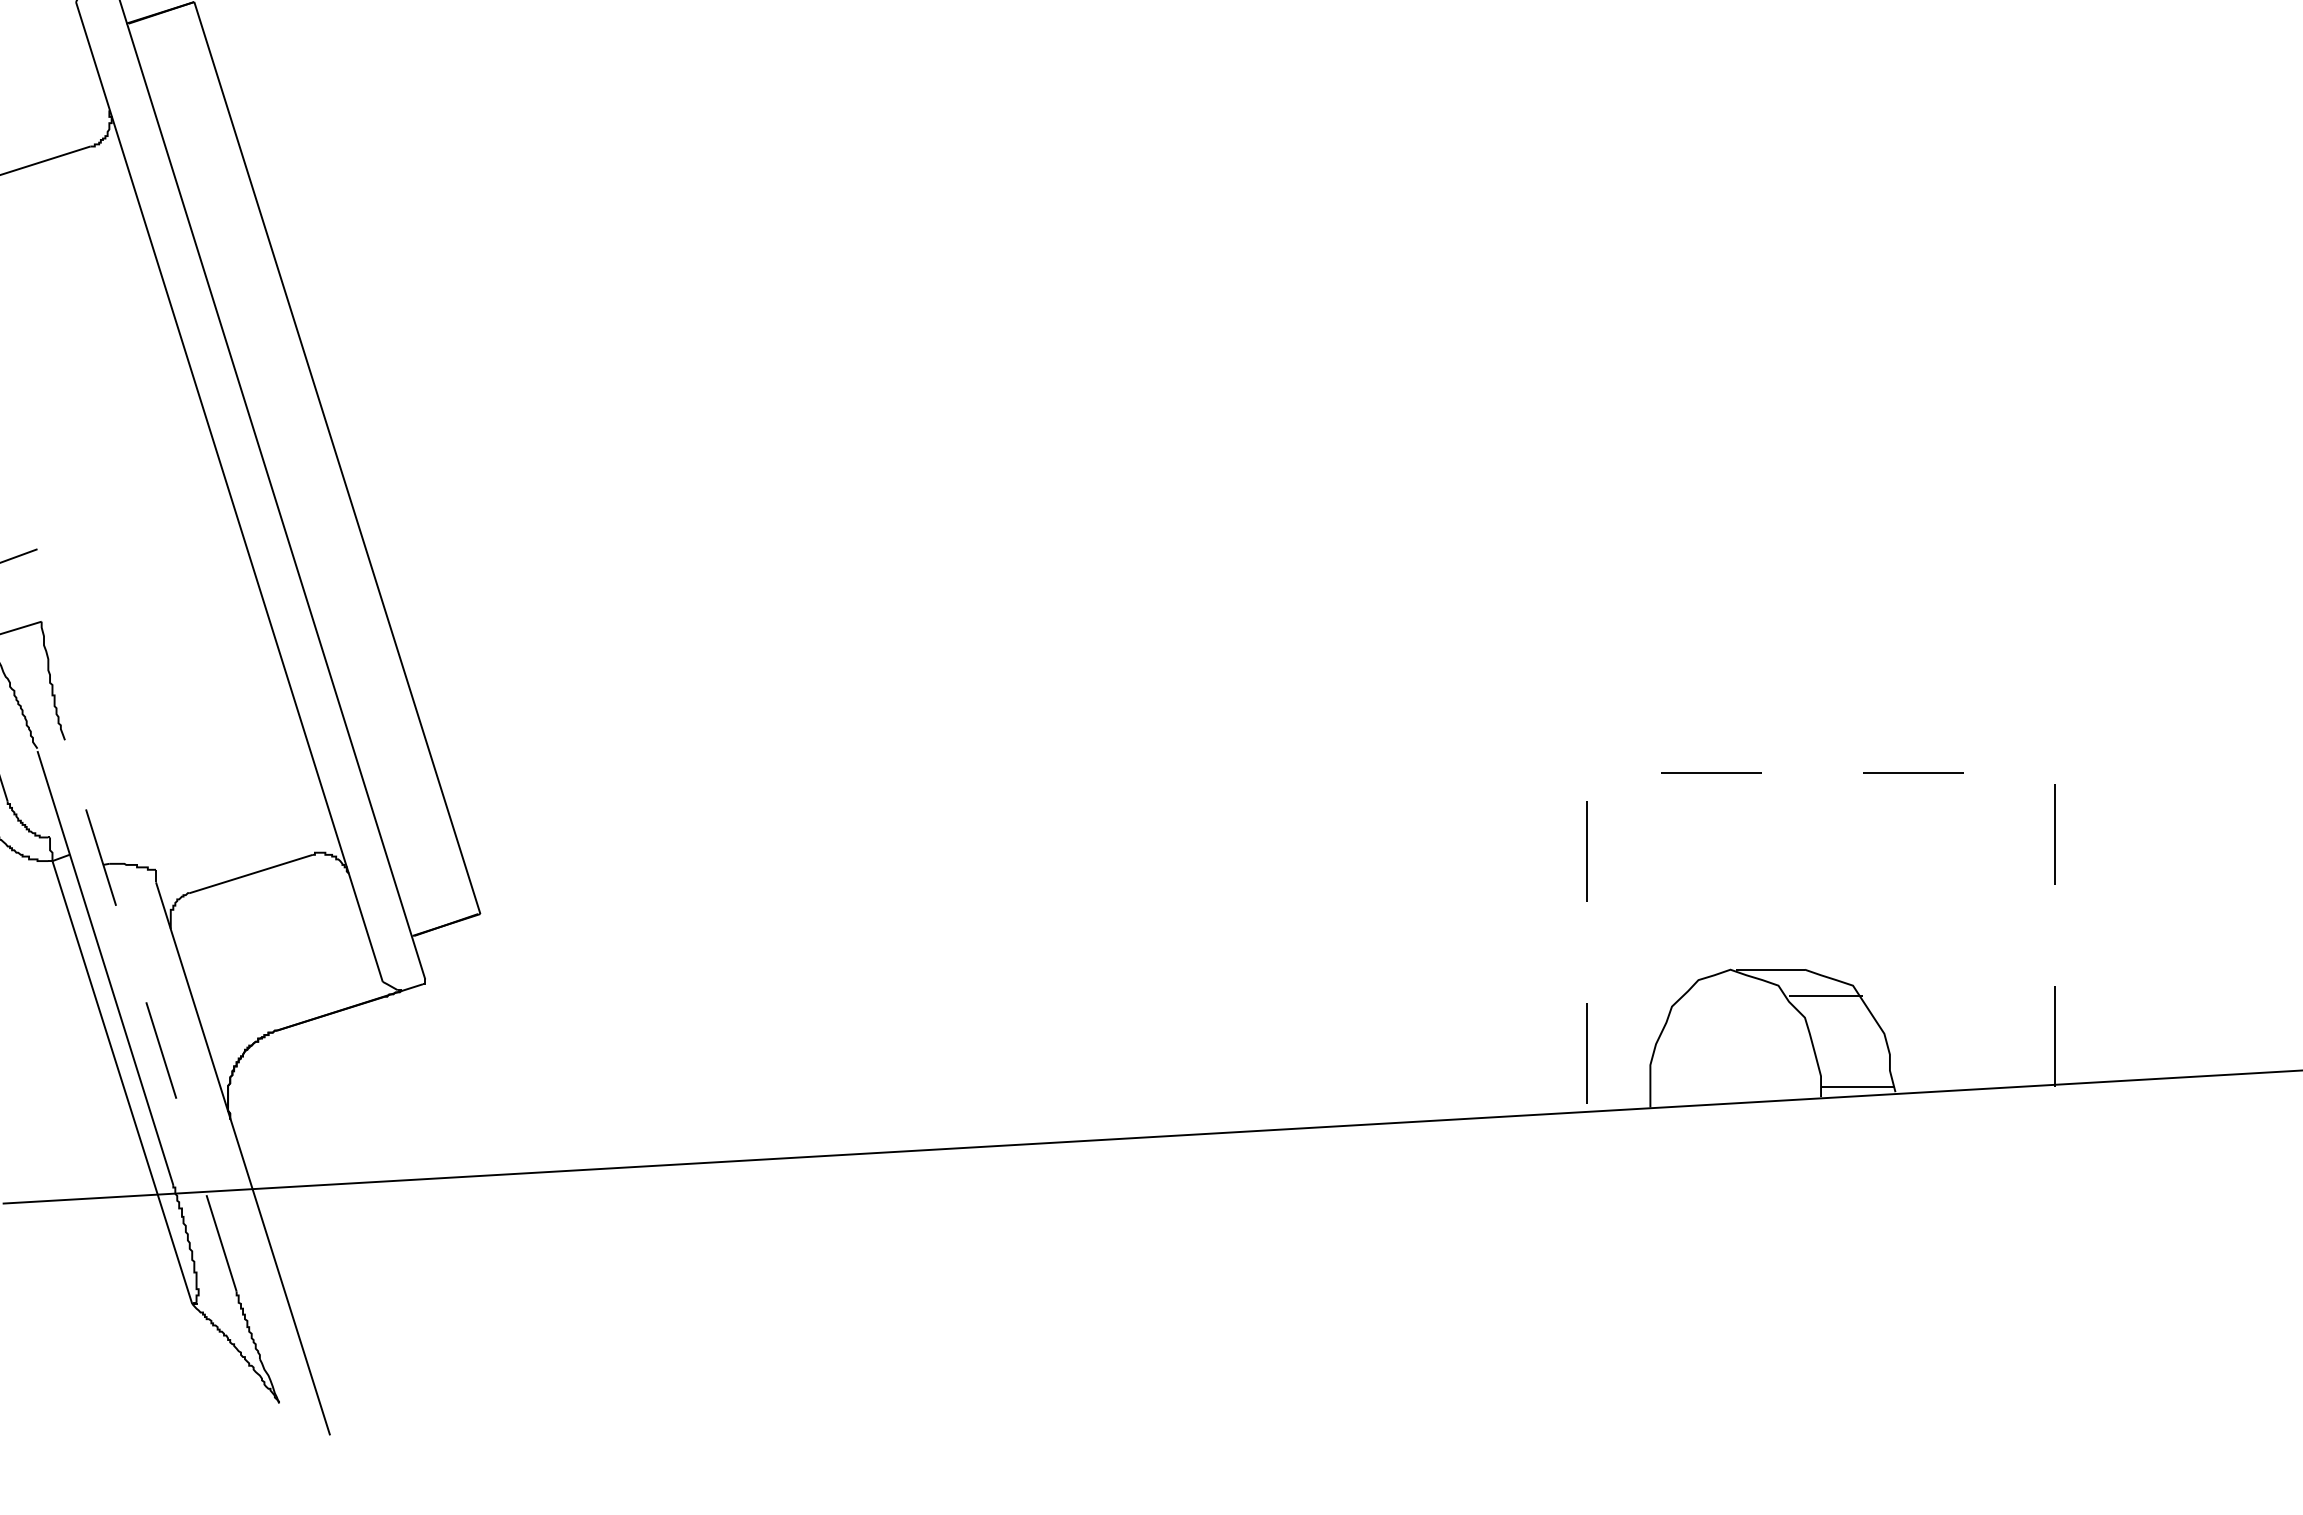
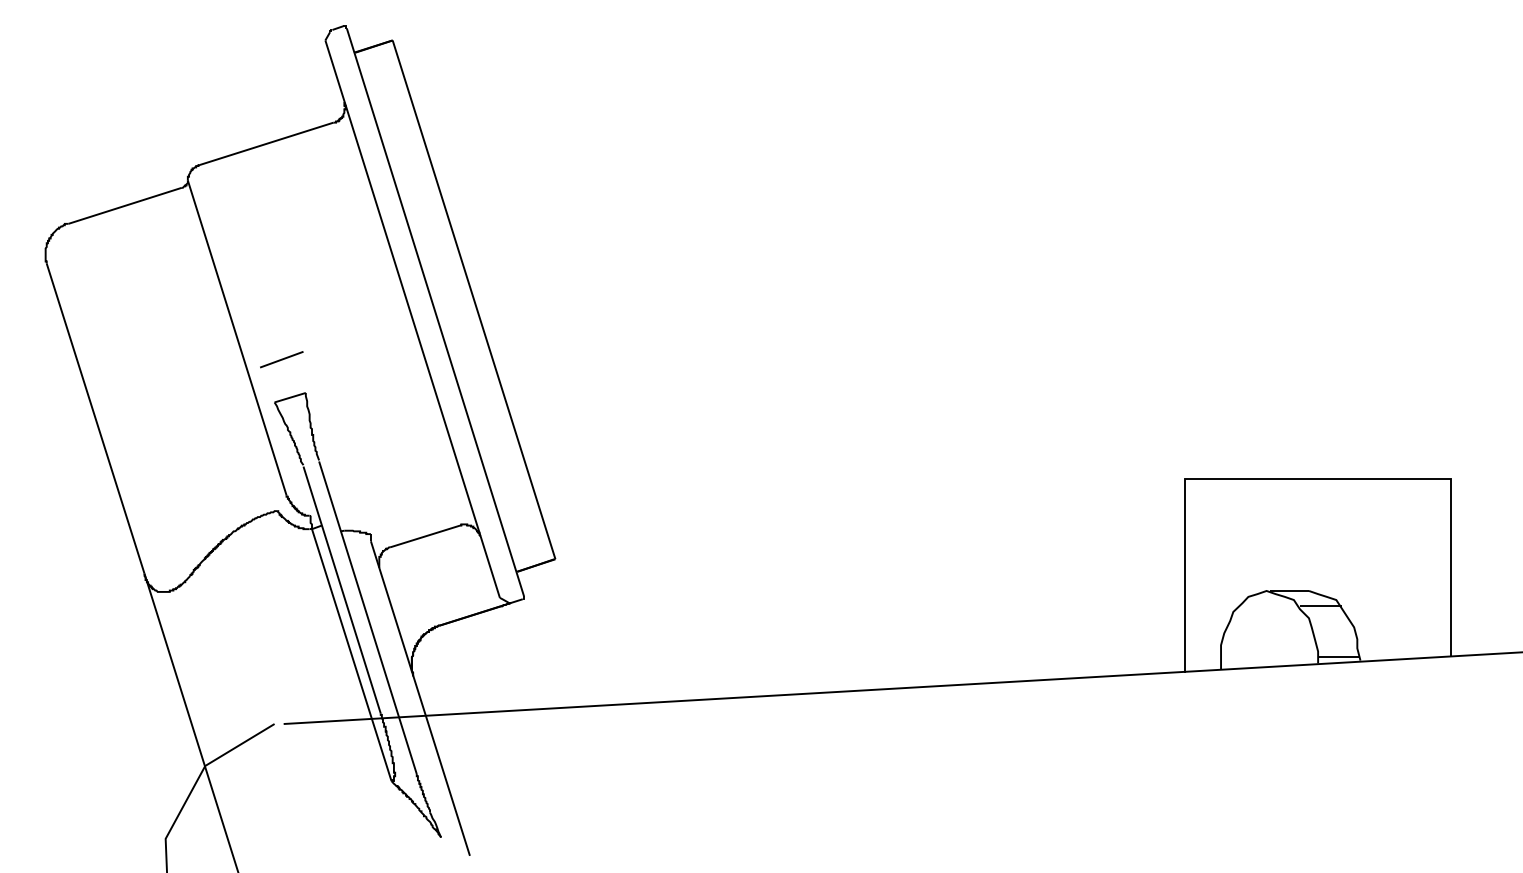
line: (1807, 773) -> (1310, 479), dashed -> solid
line: (150, 1016) -> (367, 617), dashed -> solid

